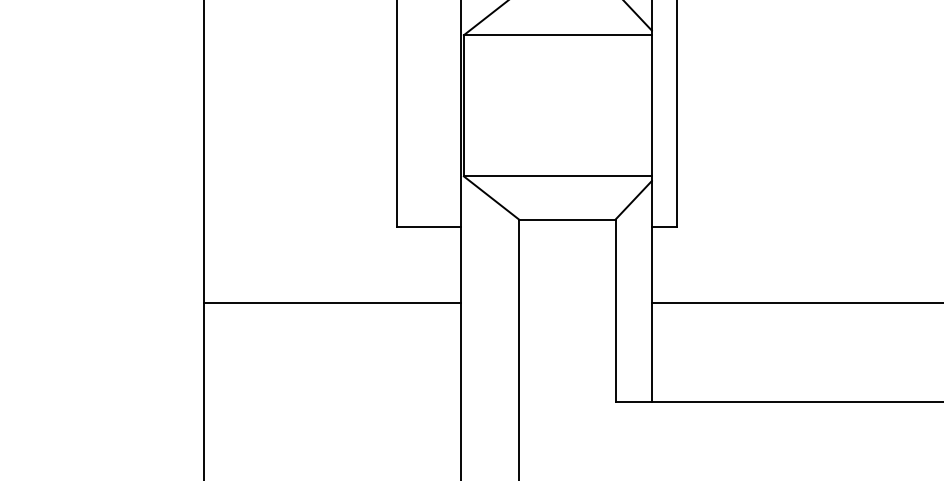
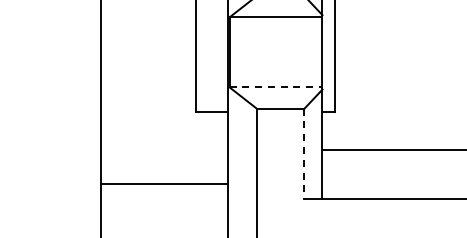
line: (558, 176) -> (276, 87), solid -> dashed
line: (330, 302) -> (163, 183), moved
line: (615, 312) -> (304, 154), solid -> dashed

